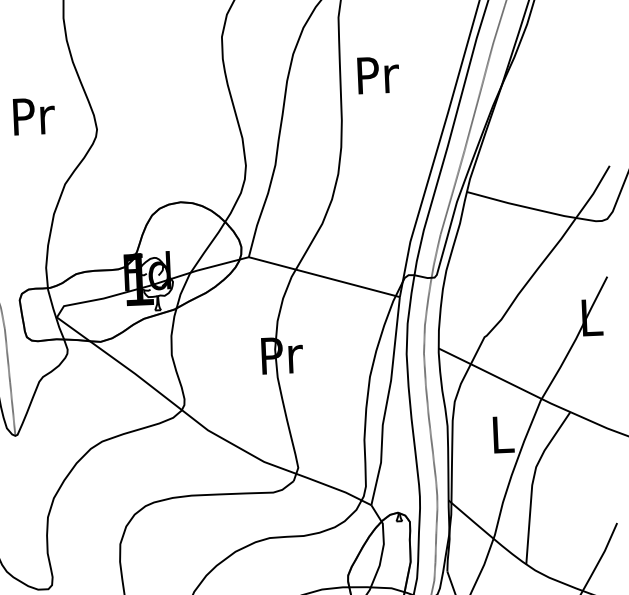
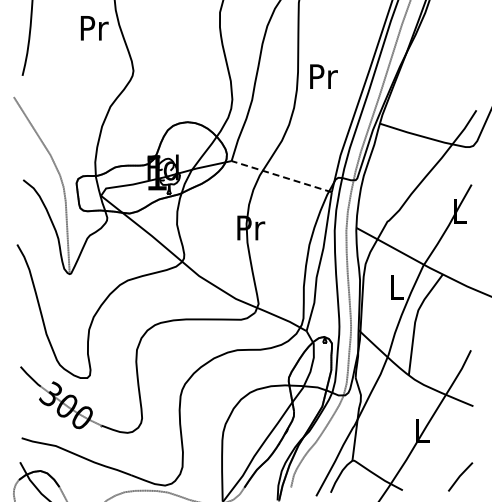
text: (377, 74) -> (323, 76), moved
text: (33, 116) -> (94, 28), moved
line: (324, 276) -> (281, 176), solid -> dashed

